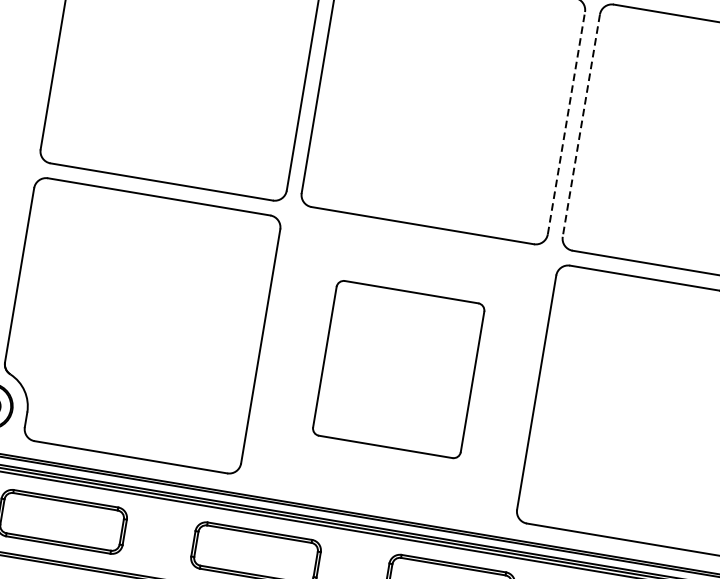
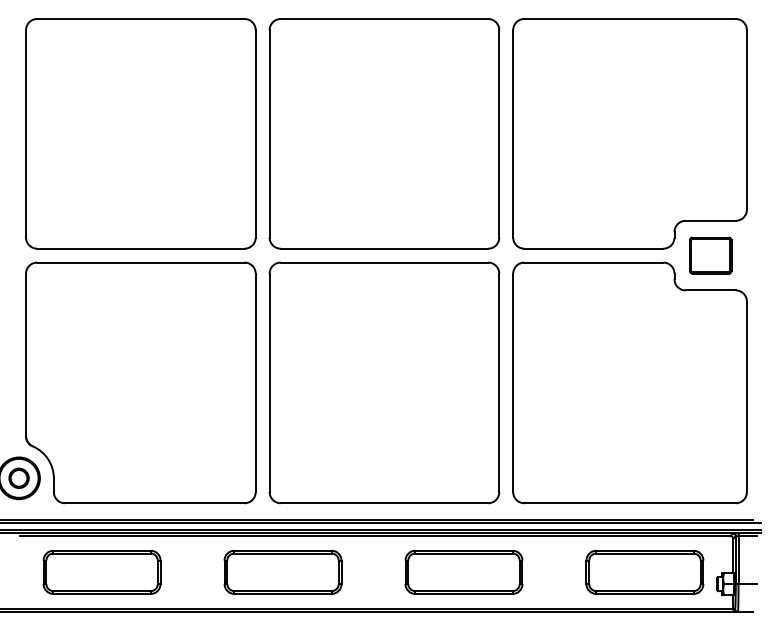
line: (566, 122) -> (499, 133), dashed -> solid
line: (581, 125) -> (513, 133), dashed -> solid
part: (398, 369) -> (384, 382), size x1.67

